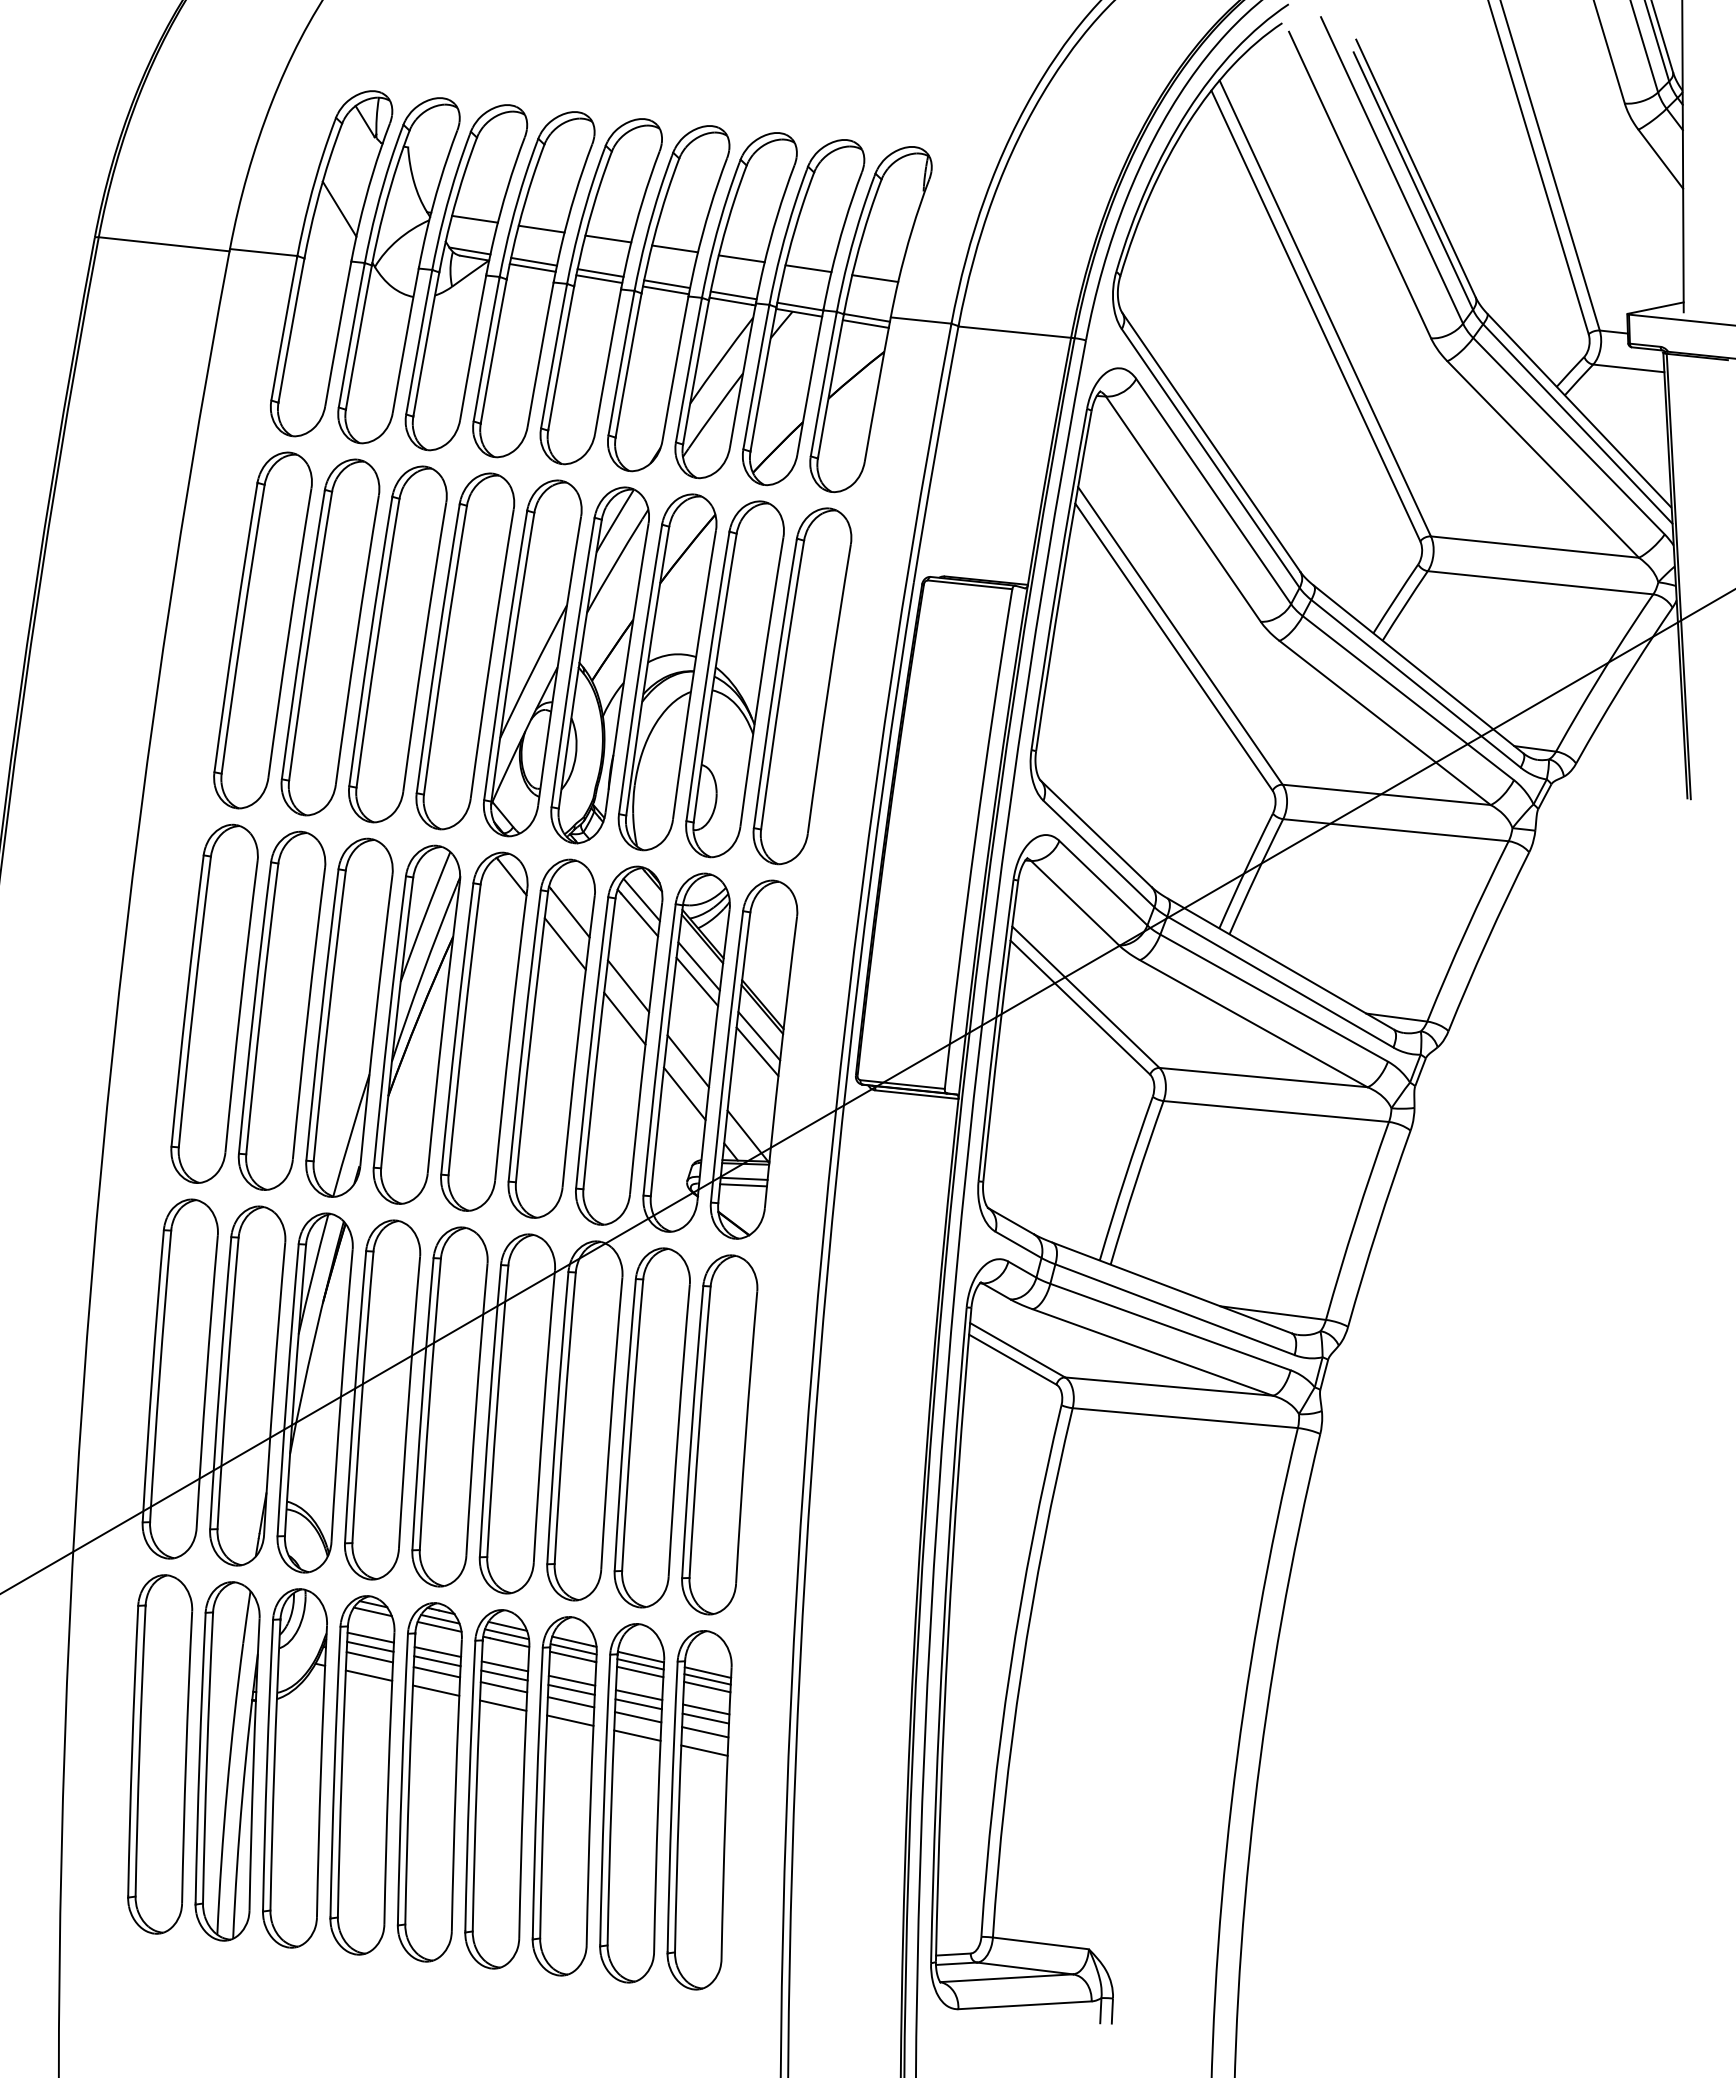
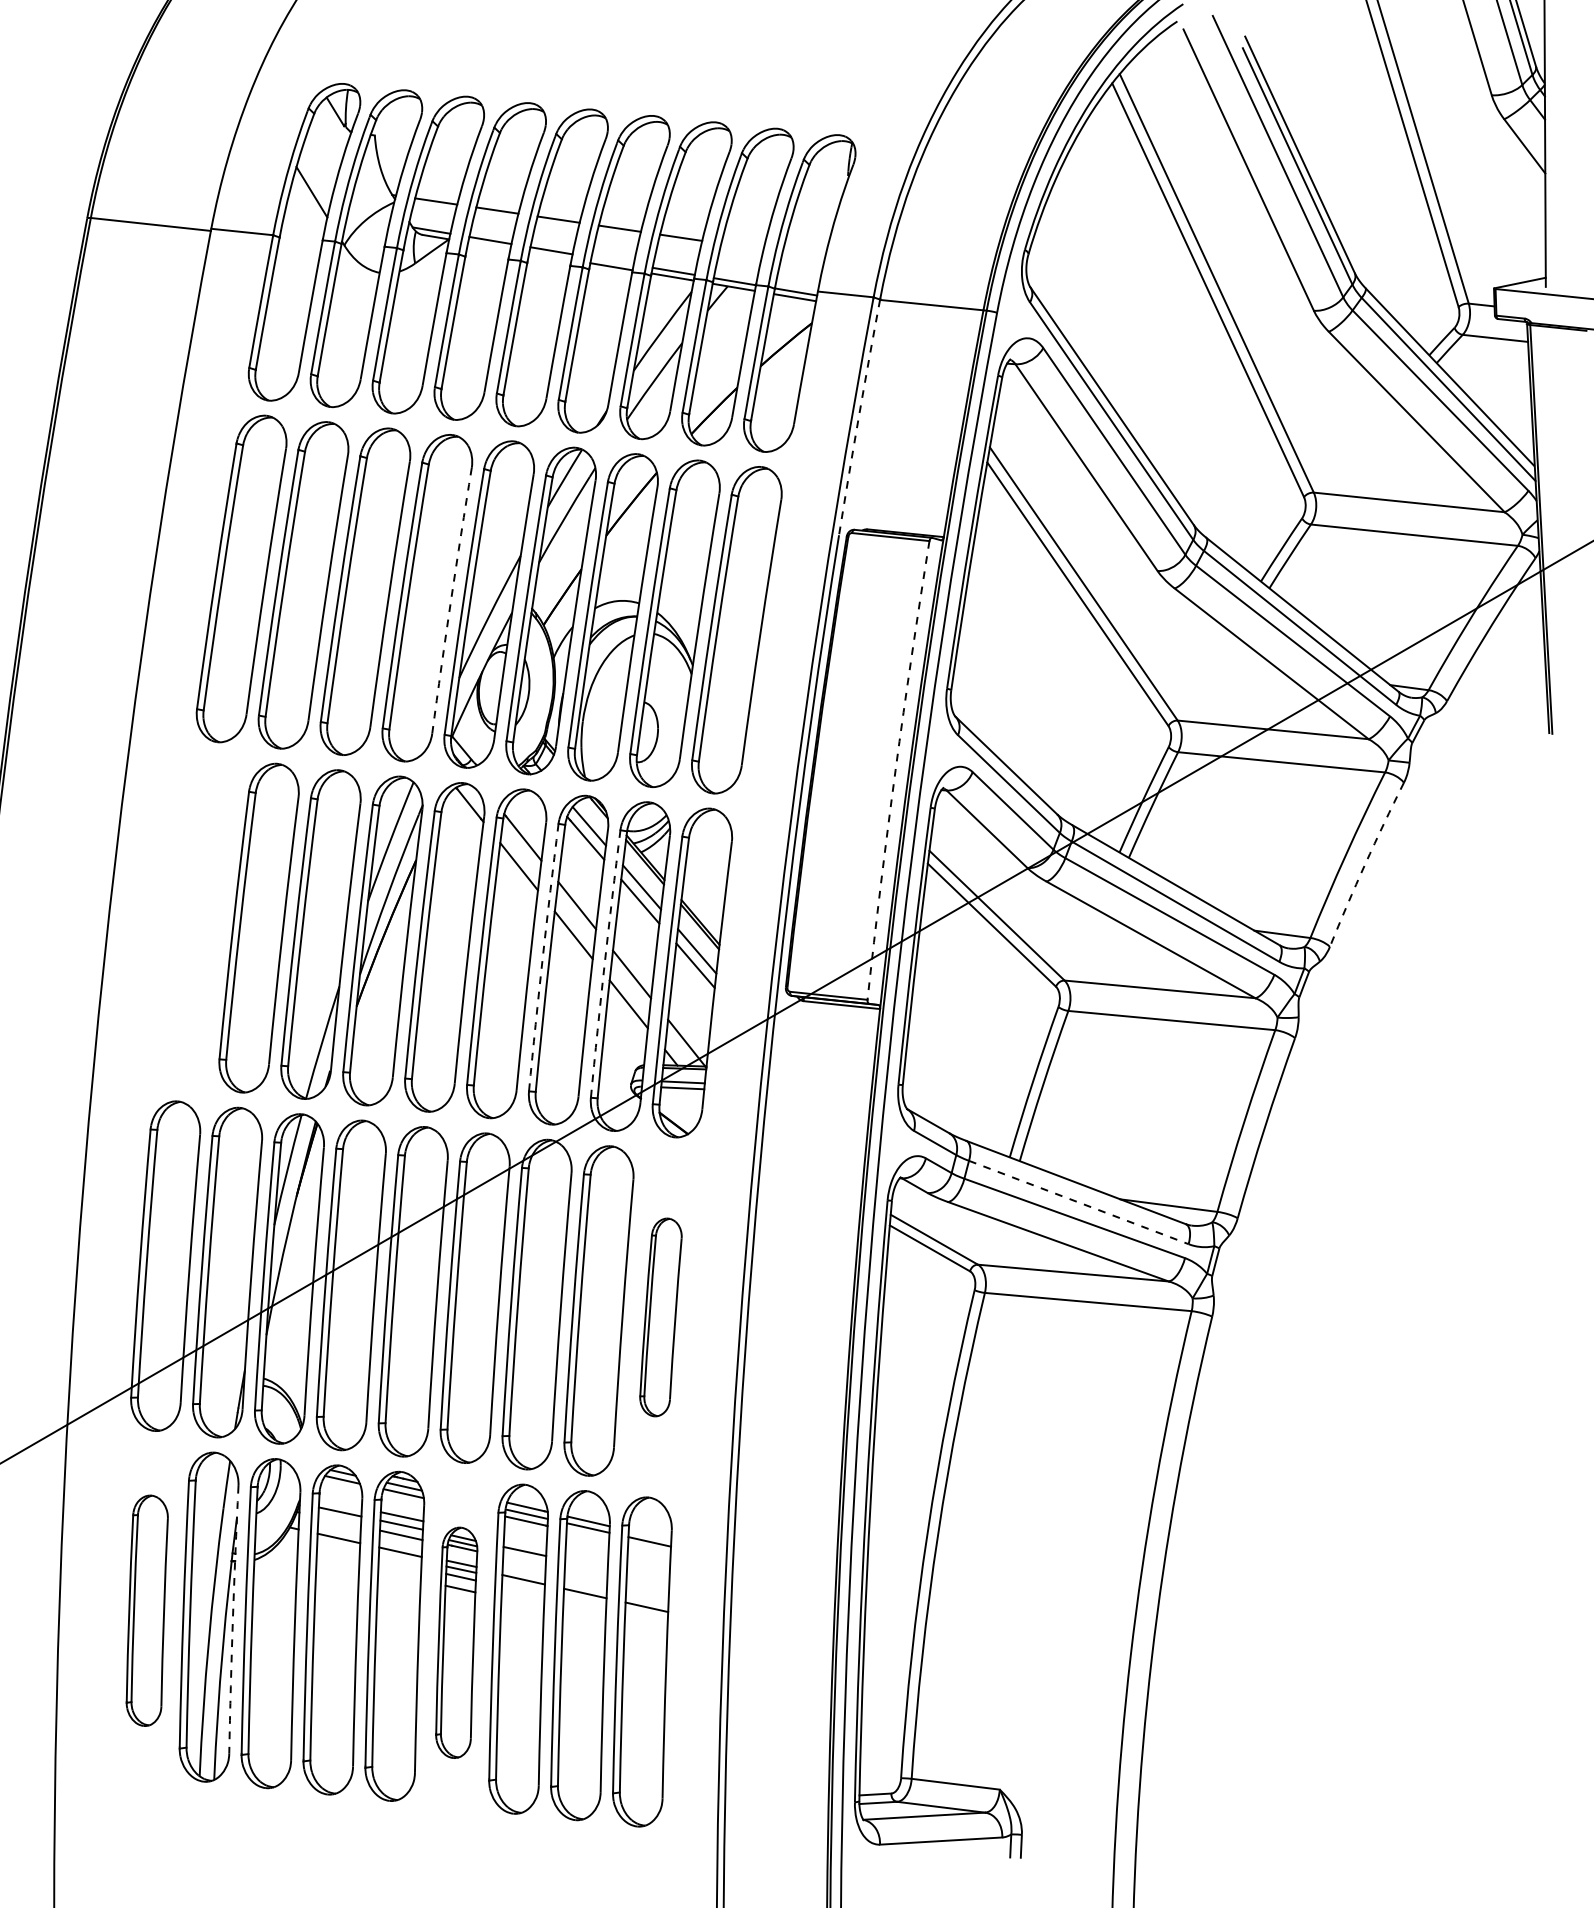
line: (532, 267) -> (489, 245), removed
line: (808, 268) -> (742, 246), removed
line: (599, 278) -> (550, 255), removed
line: (875, 278) -> (803, 255), removed
line: (666, 284) -> (612, 261), removed
arc: (935, 454) -> (858, 417), solid -> dashed
arc: (491, 653) -> (451, 600), solid -> dashed
arc: (975, 838) -> (895, 769), solid -> dashed
arc: (1487, 941) -> (1365, 864), solid -> dashed
part: (214, 1003) -> (197, 921), removed
arc: (591, 1042) -> (543, 957), solid -> dashed
arc: (658, 1049) -> (604, 963), solid -> dashed
line: (1175, 1309) -> (1079, 1202), solid -> dashed
part: (719, 1434) -> (660, 1317), size x0.6
line: (370, 1637) -> (340, 1503), removed
line: (369, 1657) -> (339, 1521), removed
line: (640, 1671) -> (588, 1534), removed
line: (707, 1672) -> (649, 1535), removed
line: (571, 1680) -> (524, 1542), removed
line: (707, 1686) -> (649, 1548), removed
line: (638, 1695) -> (586, 1556), removed
line: (570, 1702) -> (523, 1563), removed
line: (638, 1704) -> (586, 1564), removed
line: (706, 1709) -> (648, 1569), removed
line: (637, 1717) -> (585, 1576), removed
line: (705, 1718) -> (647, 1577), removed
line: (705, 1732) -> (647, 1590), removed
part: (160, 1754) -> (147, 1610), size x0.7
arc: (253, 1764) -> (232, 1620), solid -> dashed
part: (497, 1789) -> (456, 1642), size x0.7

